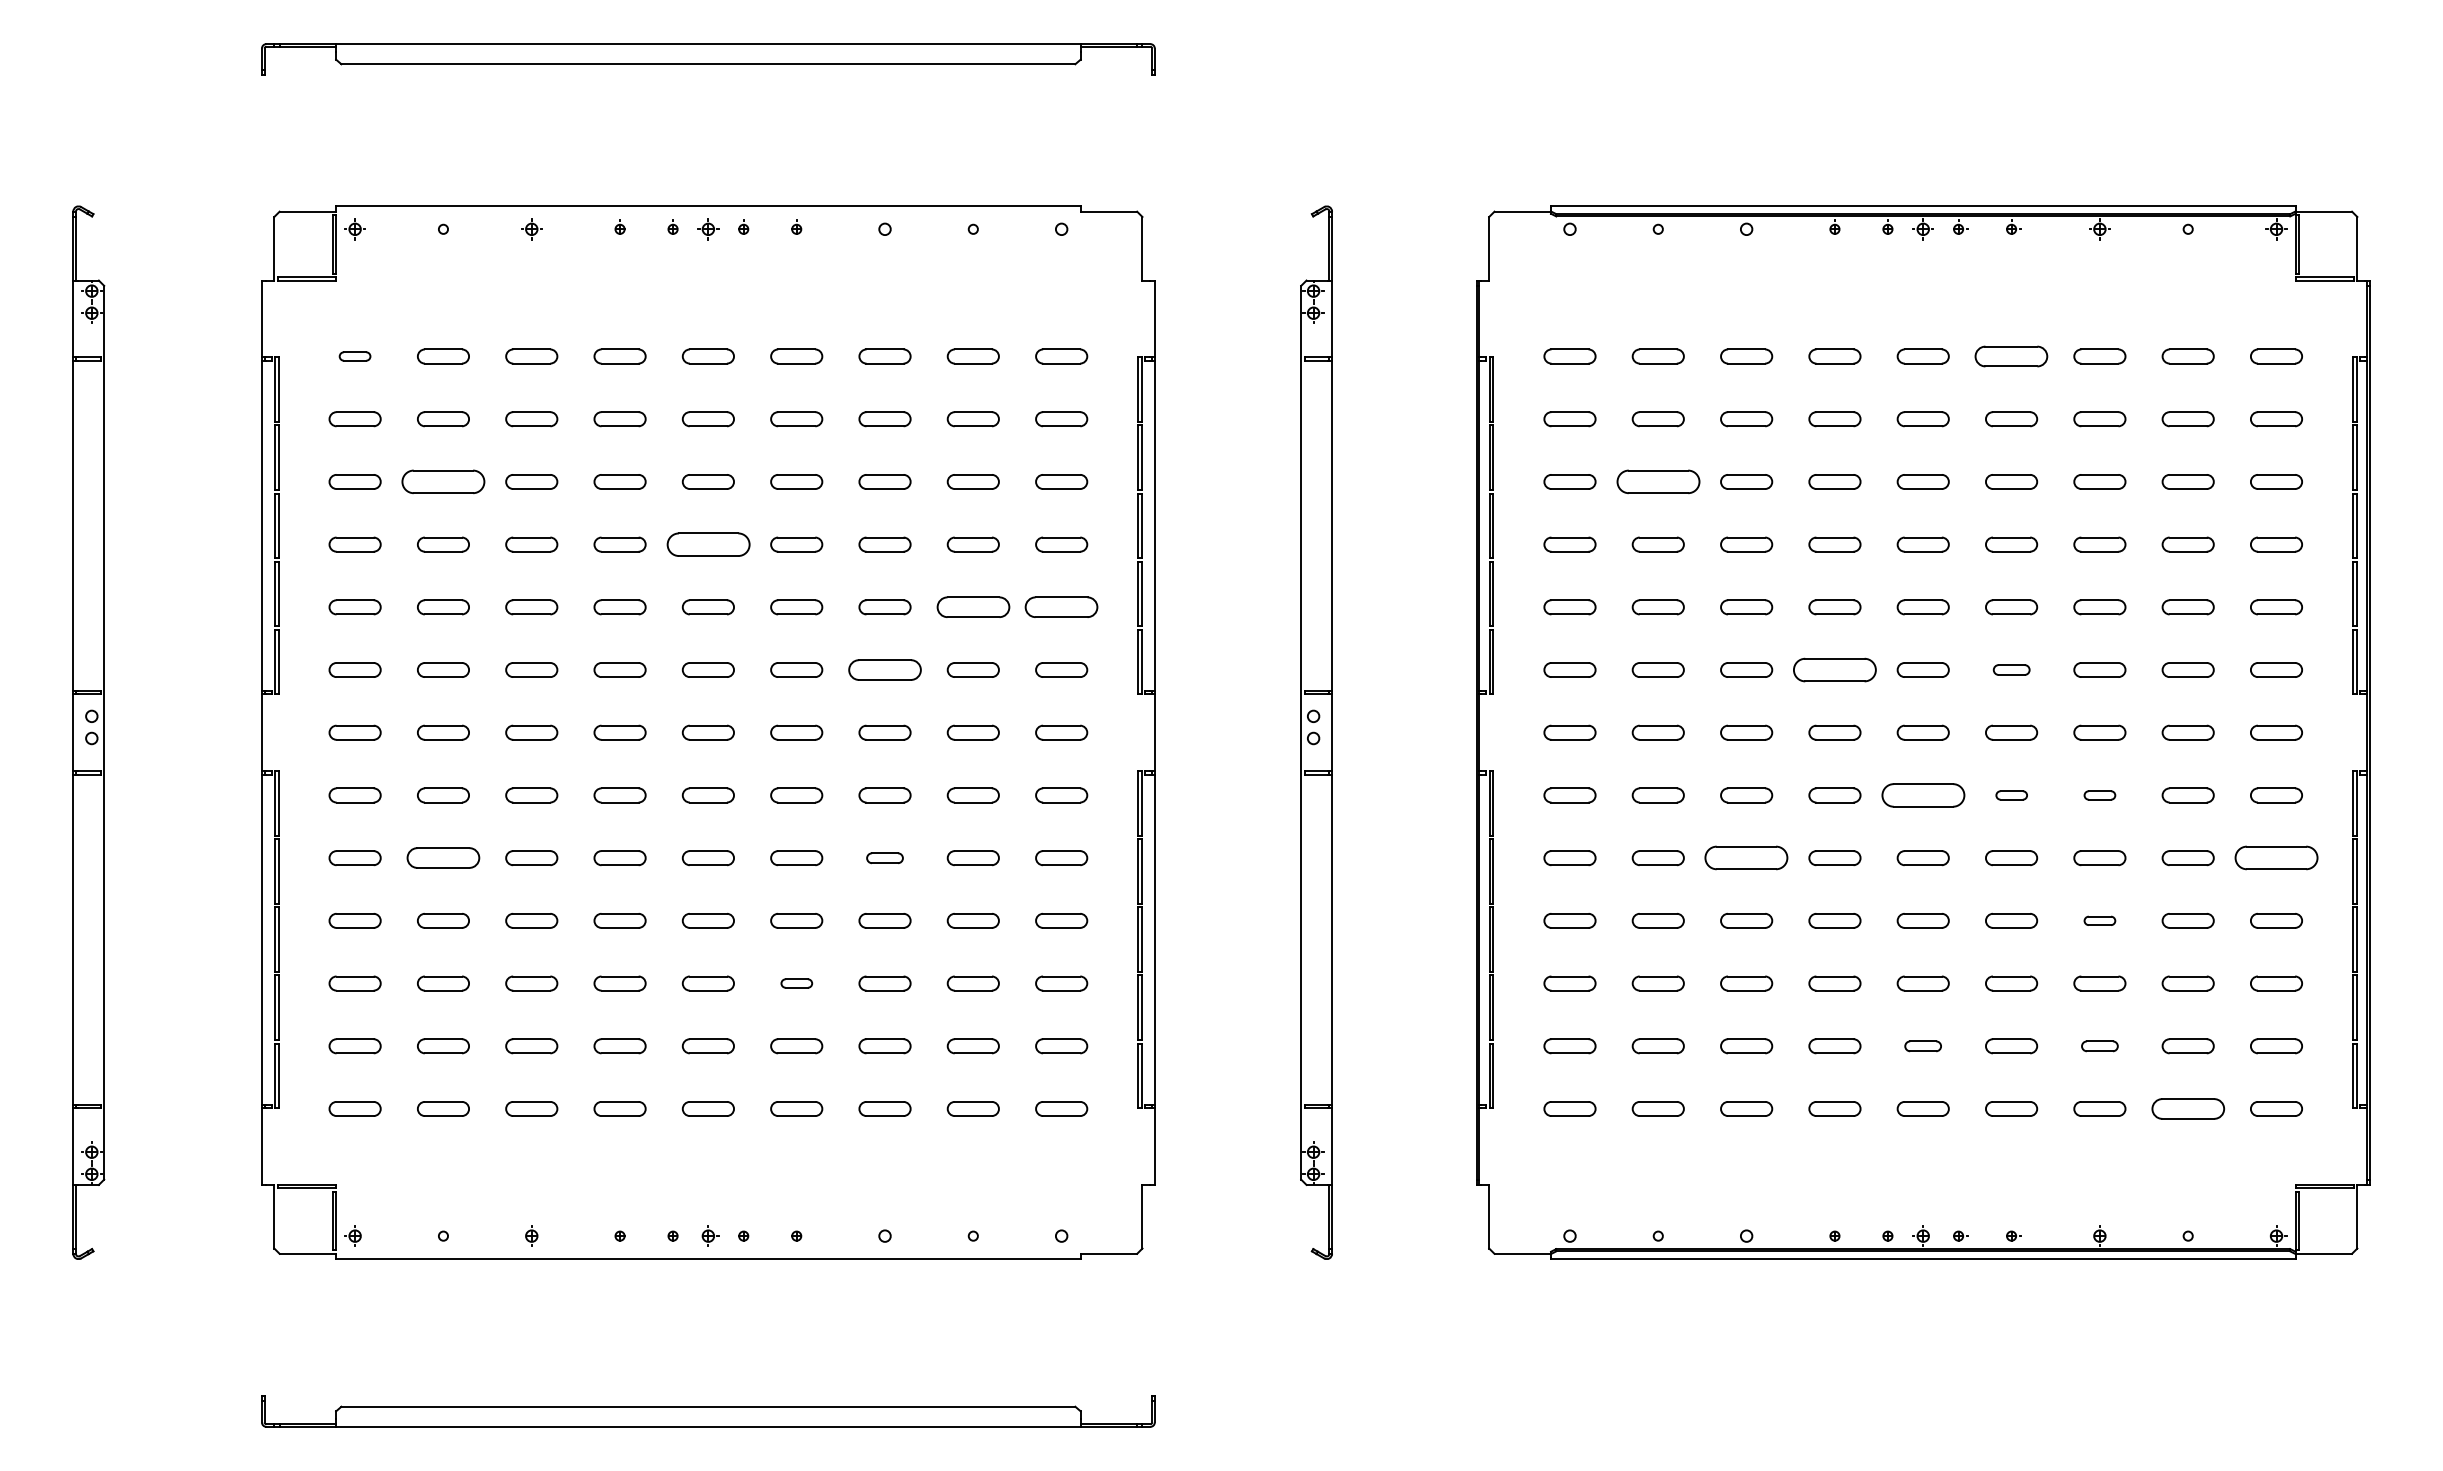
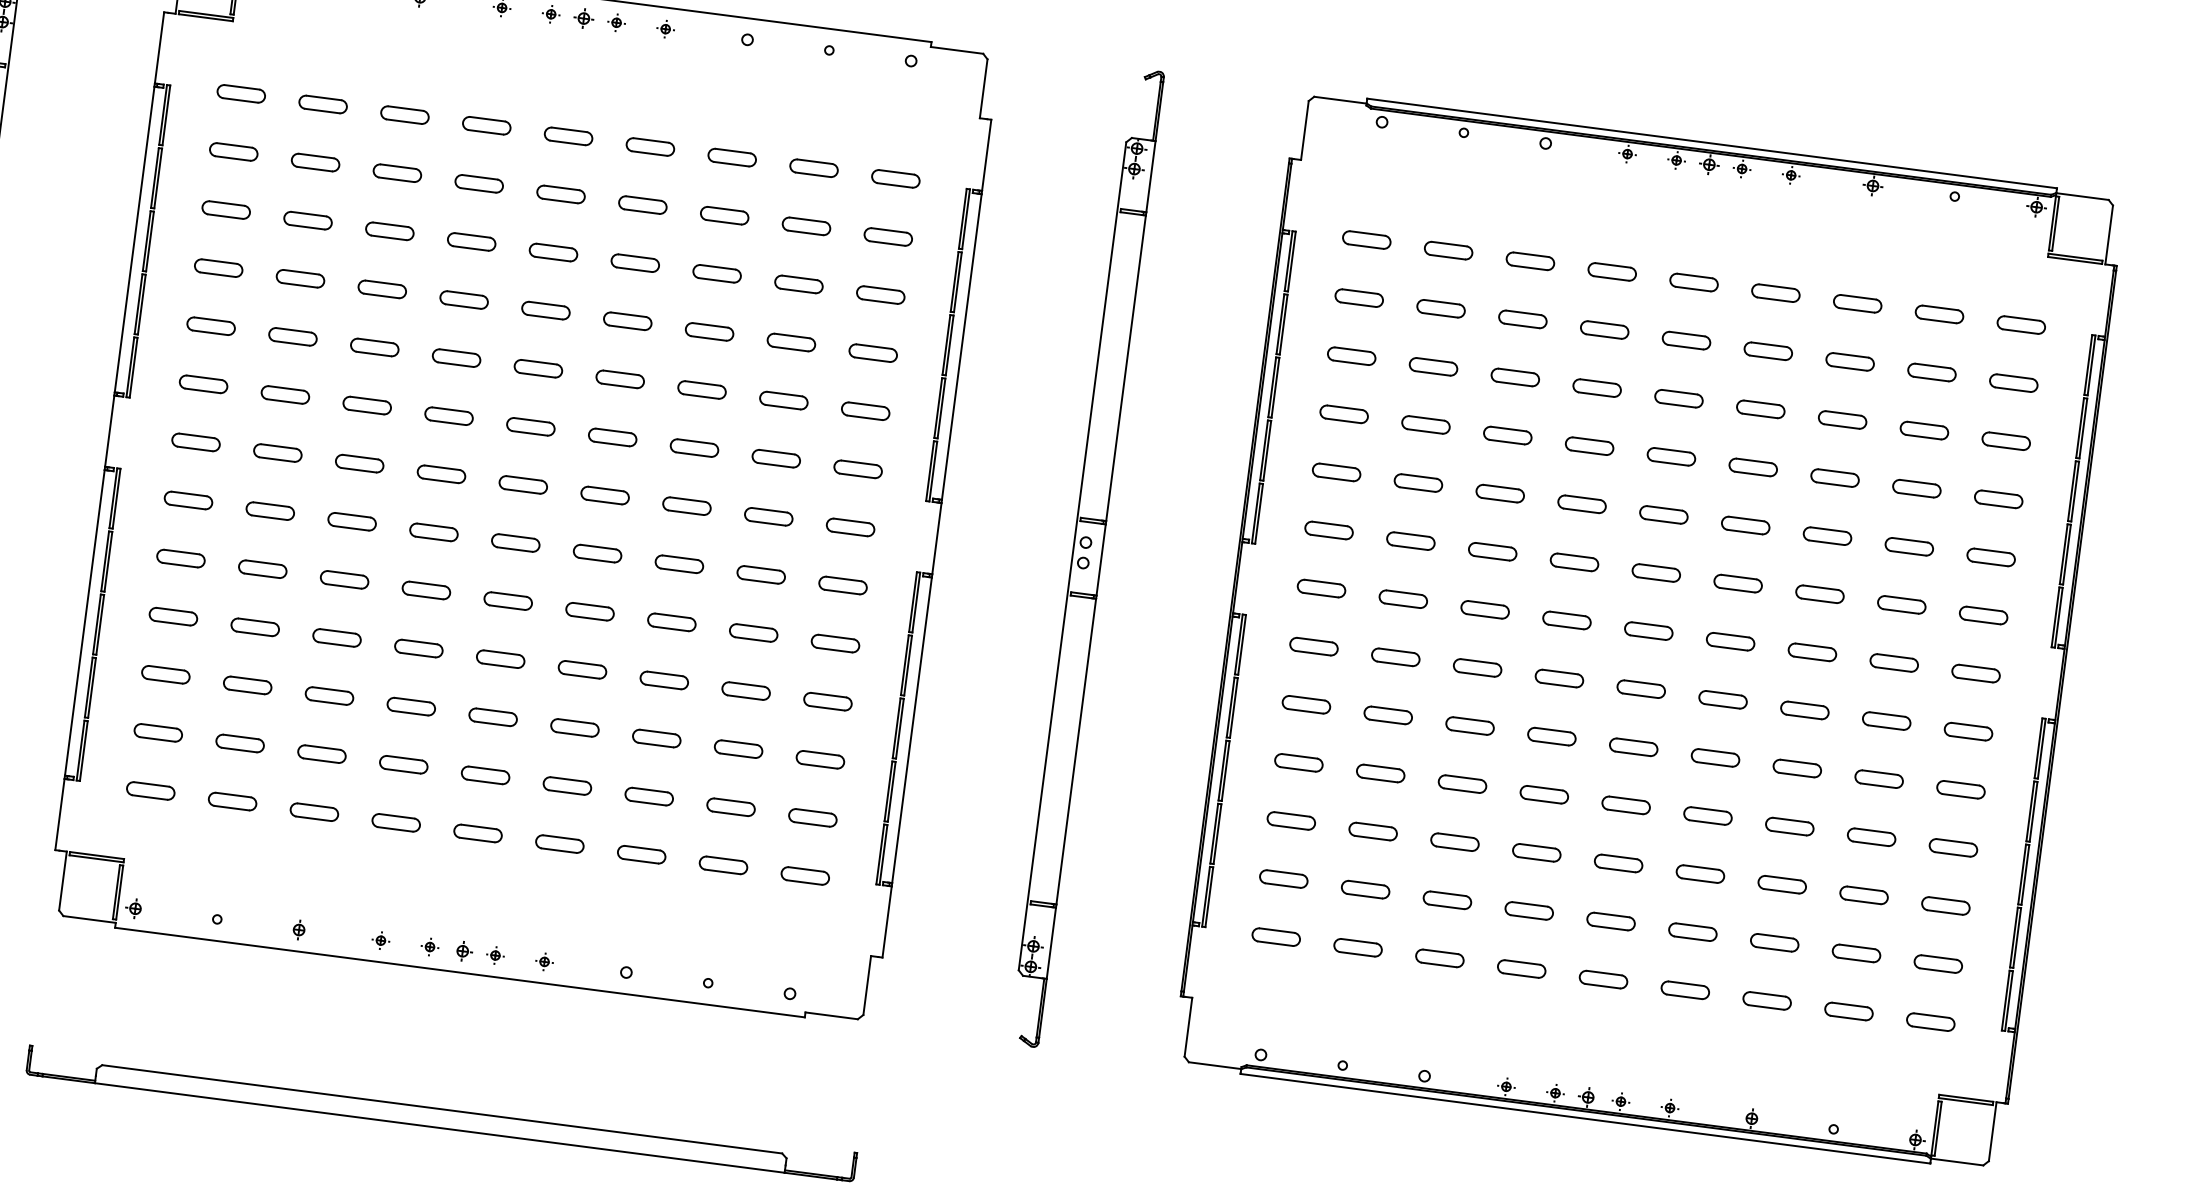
part: (354, 356) -> (240, 93), size x1.67
part: (2011, 356) -> (1775, 293), size x0.71
part: (443, 481) -> (308, 220), size x0.62
part: (1657, 481) -> (1432, 366), size x0.62
part: (707, 544) -> (545, 310), size x0.62
part: (972, 607) -> (783, 400), size x0.71
part: (1061, 607) -> (865, 411), size x0.71
part: (884, 669) -> (694, 447), size x0.71
part: (1834, 669) -> (1574, 561), size x0.62
part: (2011, 669) -> (1738, 583), size x1.43
part: (1922, 795) -> (1640, 689), size x0.62
part: (2011, 795) -> (1722, 699), size x1.67
part: (2099, 795) -> (1804, 710), size x1.67
part: (443, 858) -> (262, 569), size x0.71
part: (884, 858) -> (671, 622), size x1.43
part: (1746, 858) -> (1469, 726), size x0.62
part: (2276, 858) -> (1960, 790), size x0.62
part: (2099, 920) -> (1789, 826), size x1.67
part: (796, 983) -> (574, 727), size x1.67
part: (1922, 1046) -> (1610, 921), size x1.43
part: (2099, 1046) -> (1774, 942), size x1.43
part: (2187, 1108) -> (1848, 1011), size x0.71

